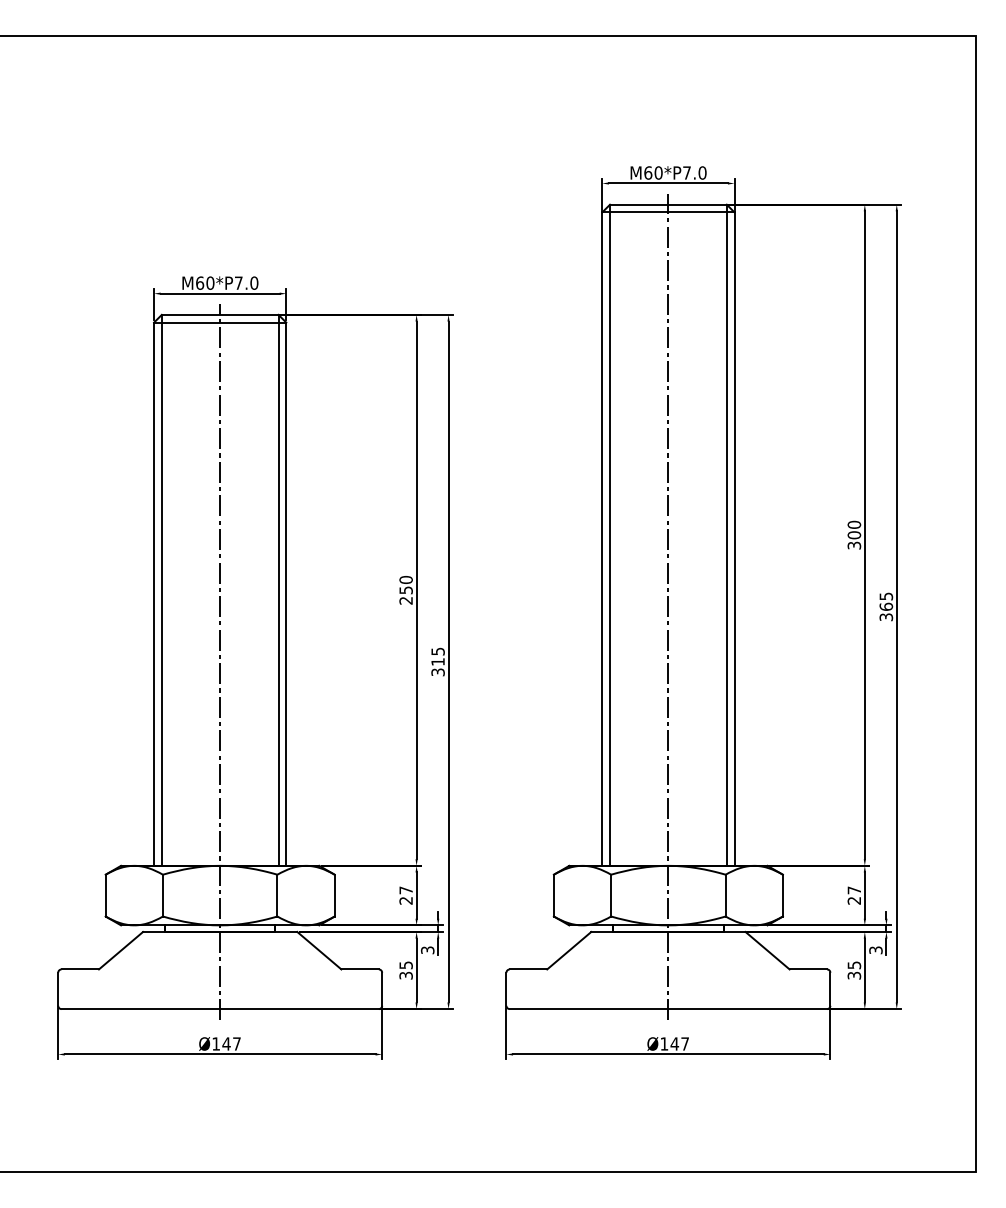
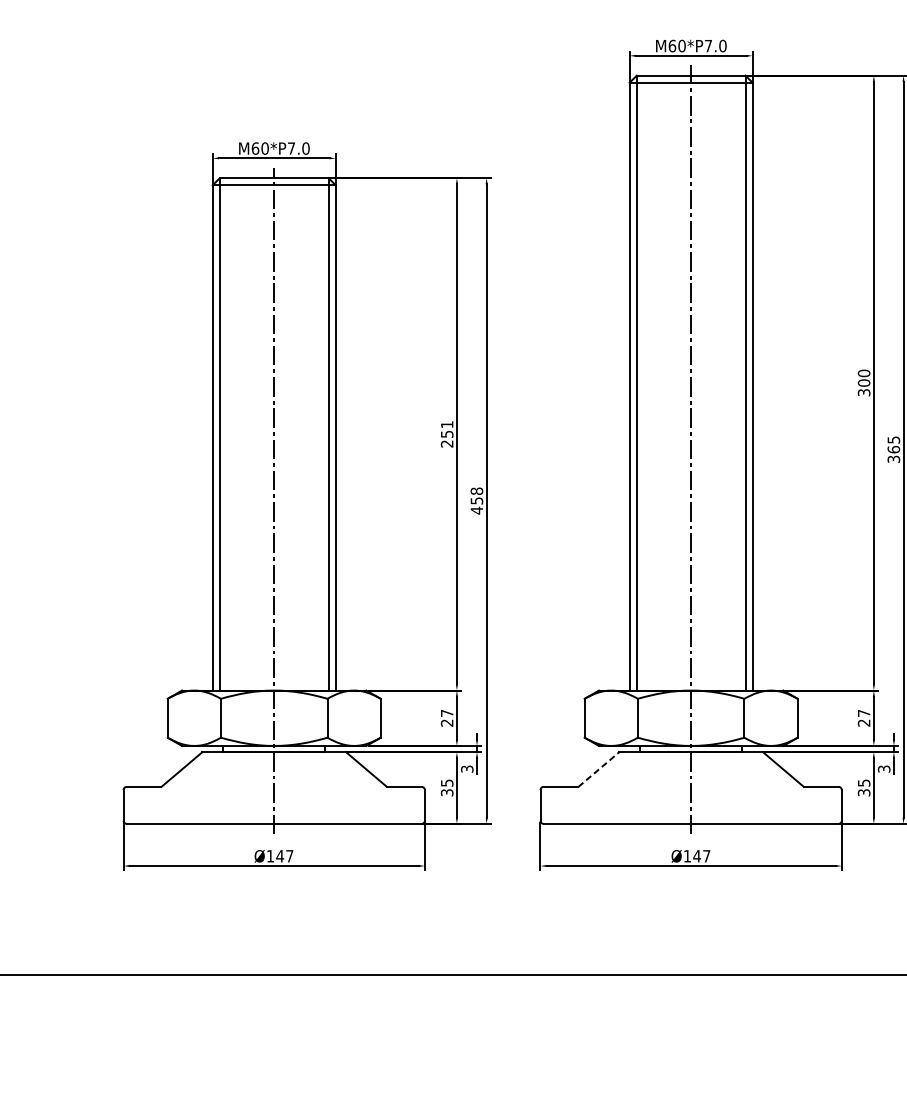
text: (405, 579) -> (446, 424), 250 -> 251
text: (437, 661) -> (476, 500), 315 -> 458
line: (569, 950) -> (599, 769), solid -> dashed

